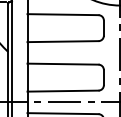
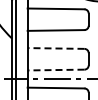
line: (62, 64) -> (55, 48), solid -> dashed
line: (62, 91) -> (55, 70), solid -> dashed

